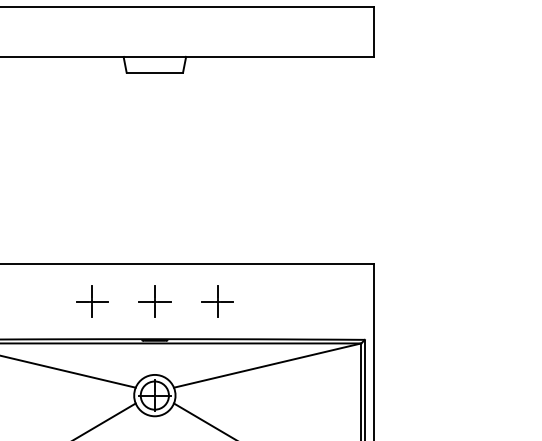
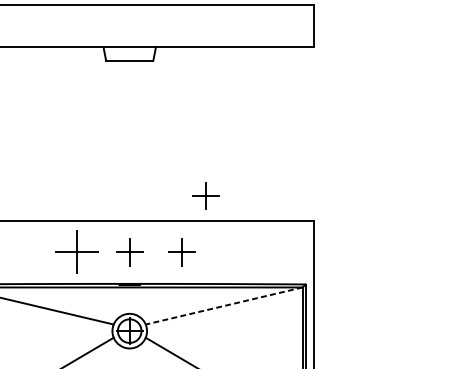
part: (245, 234) -> (205, 196), added
part: (92, 301) -> (77, 252), size x1.6
line: (267, 365) -> (224, 305), solid -> dashed

